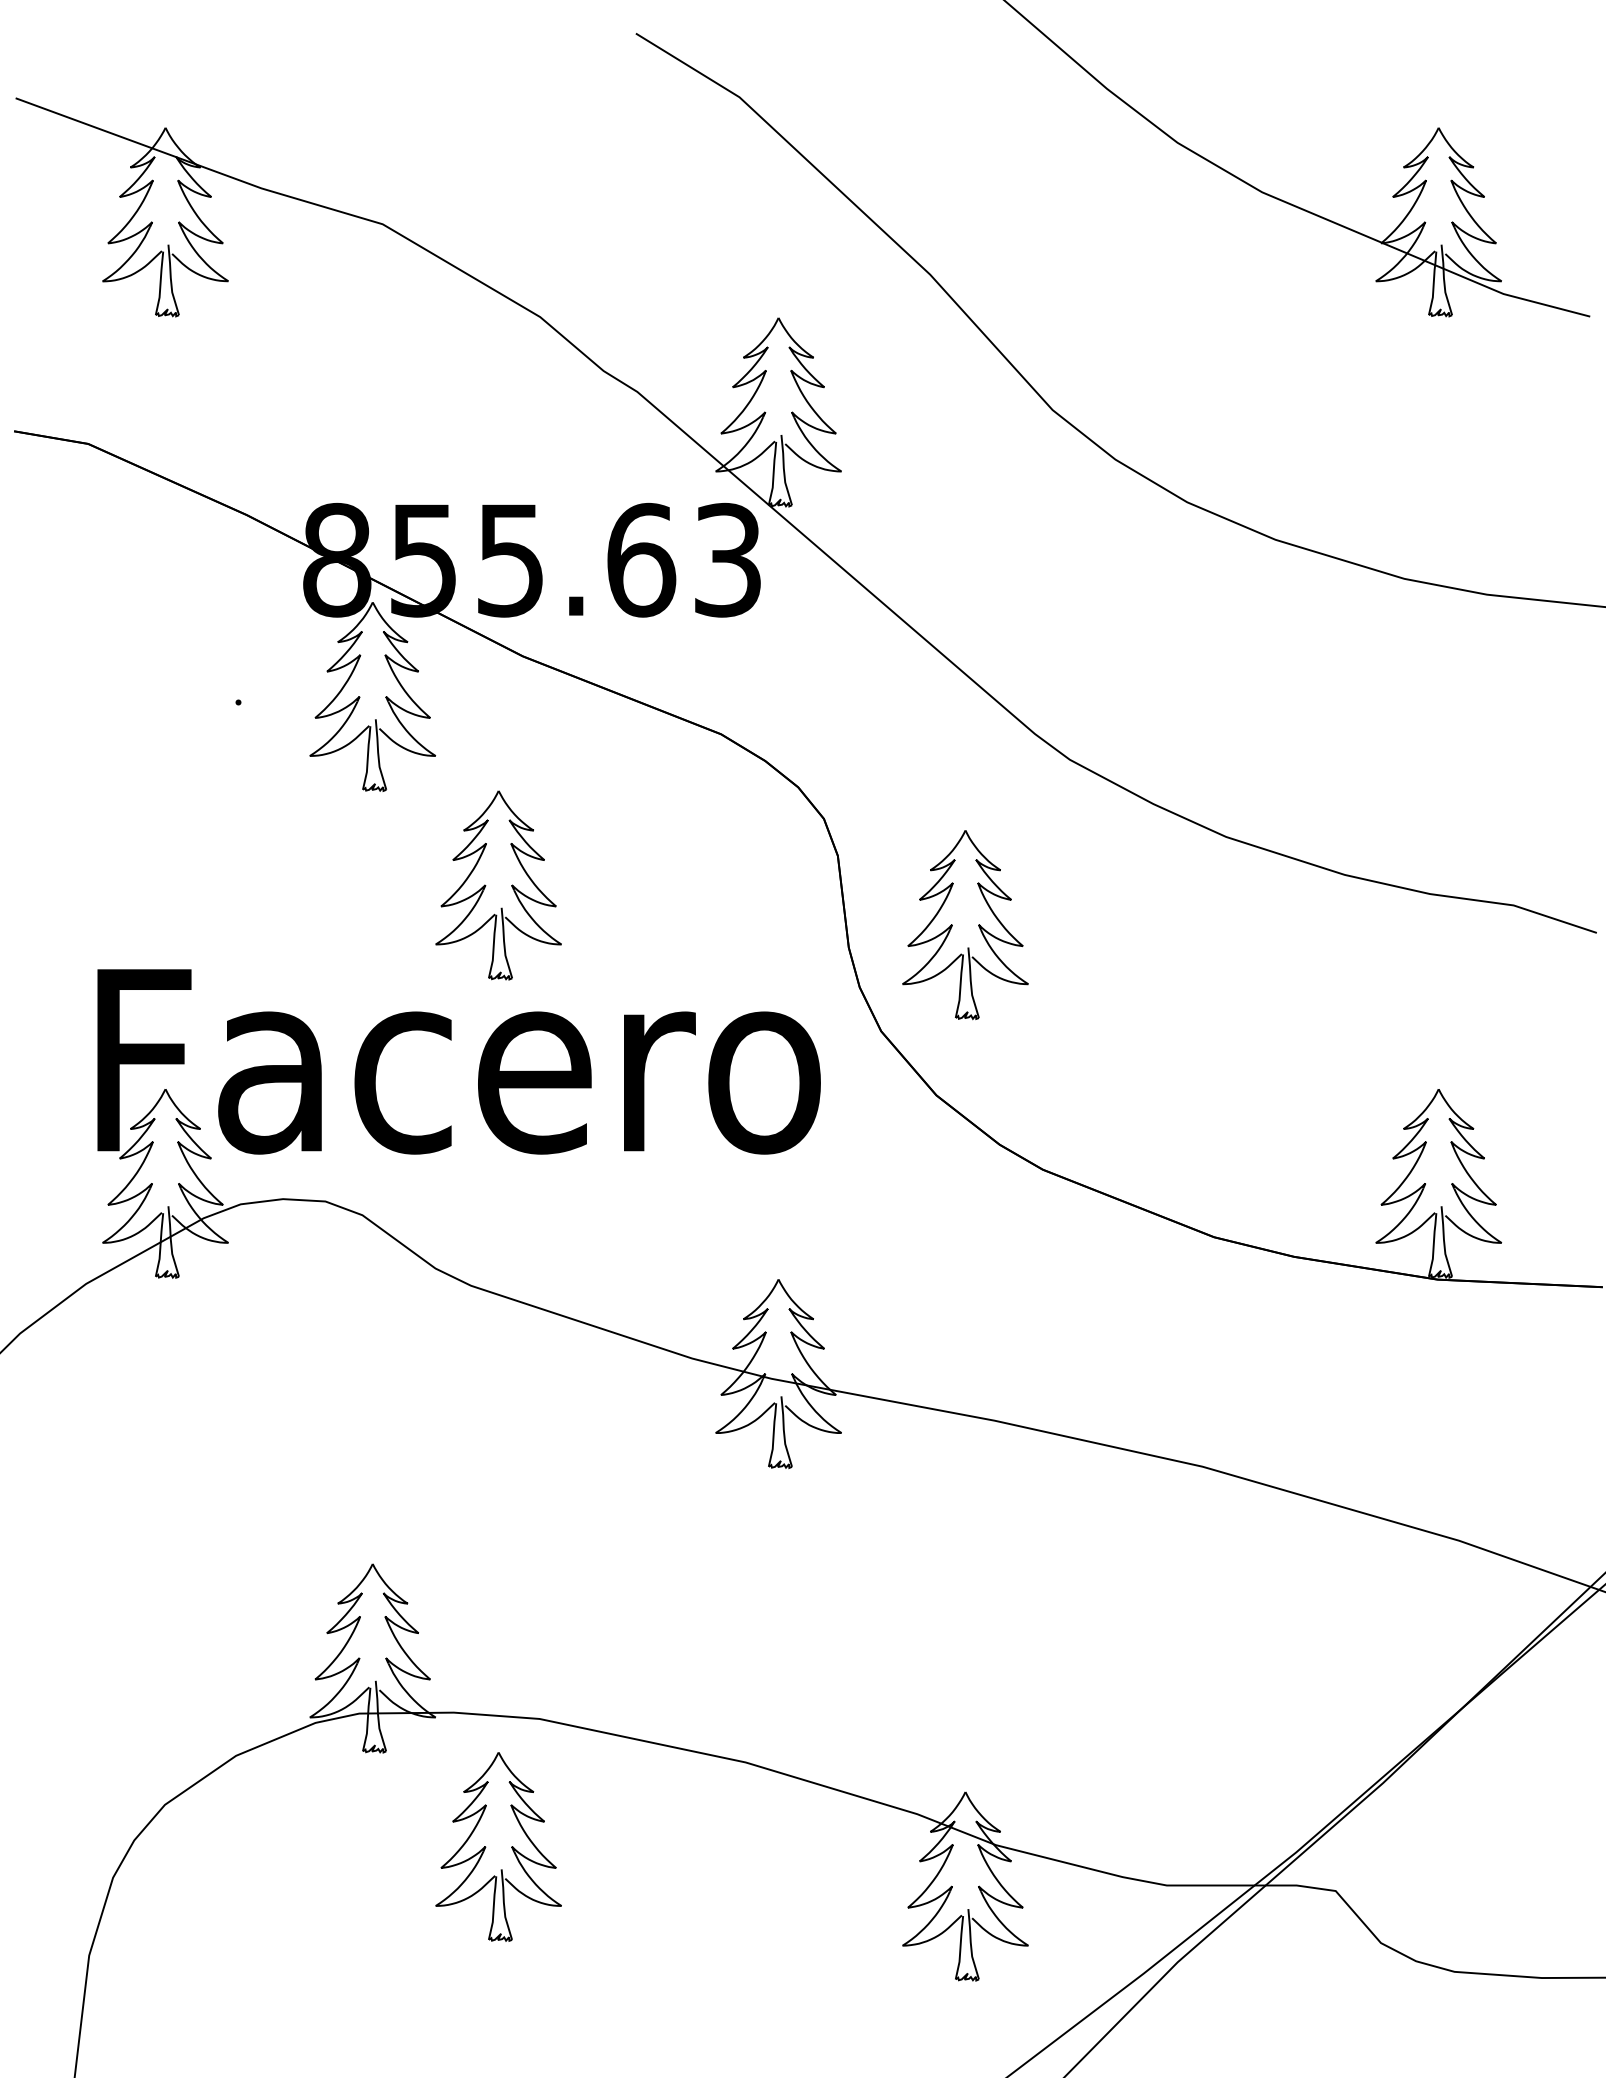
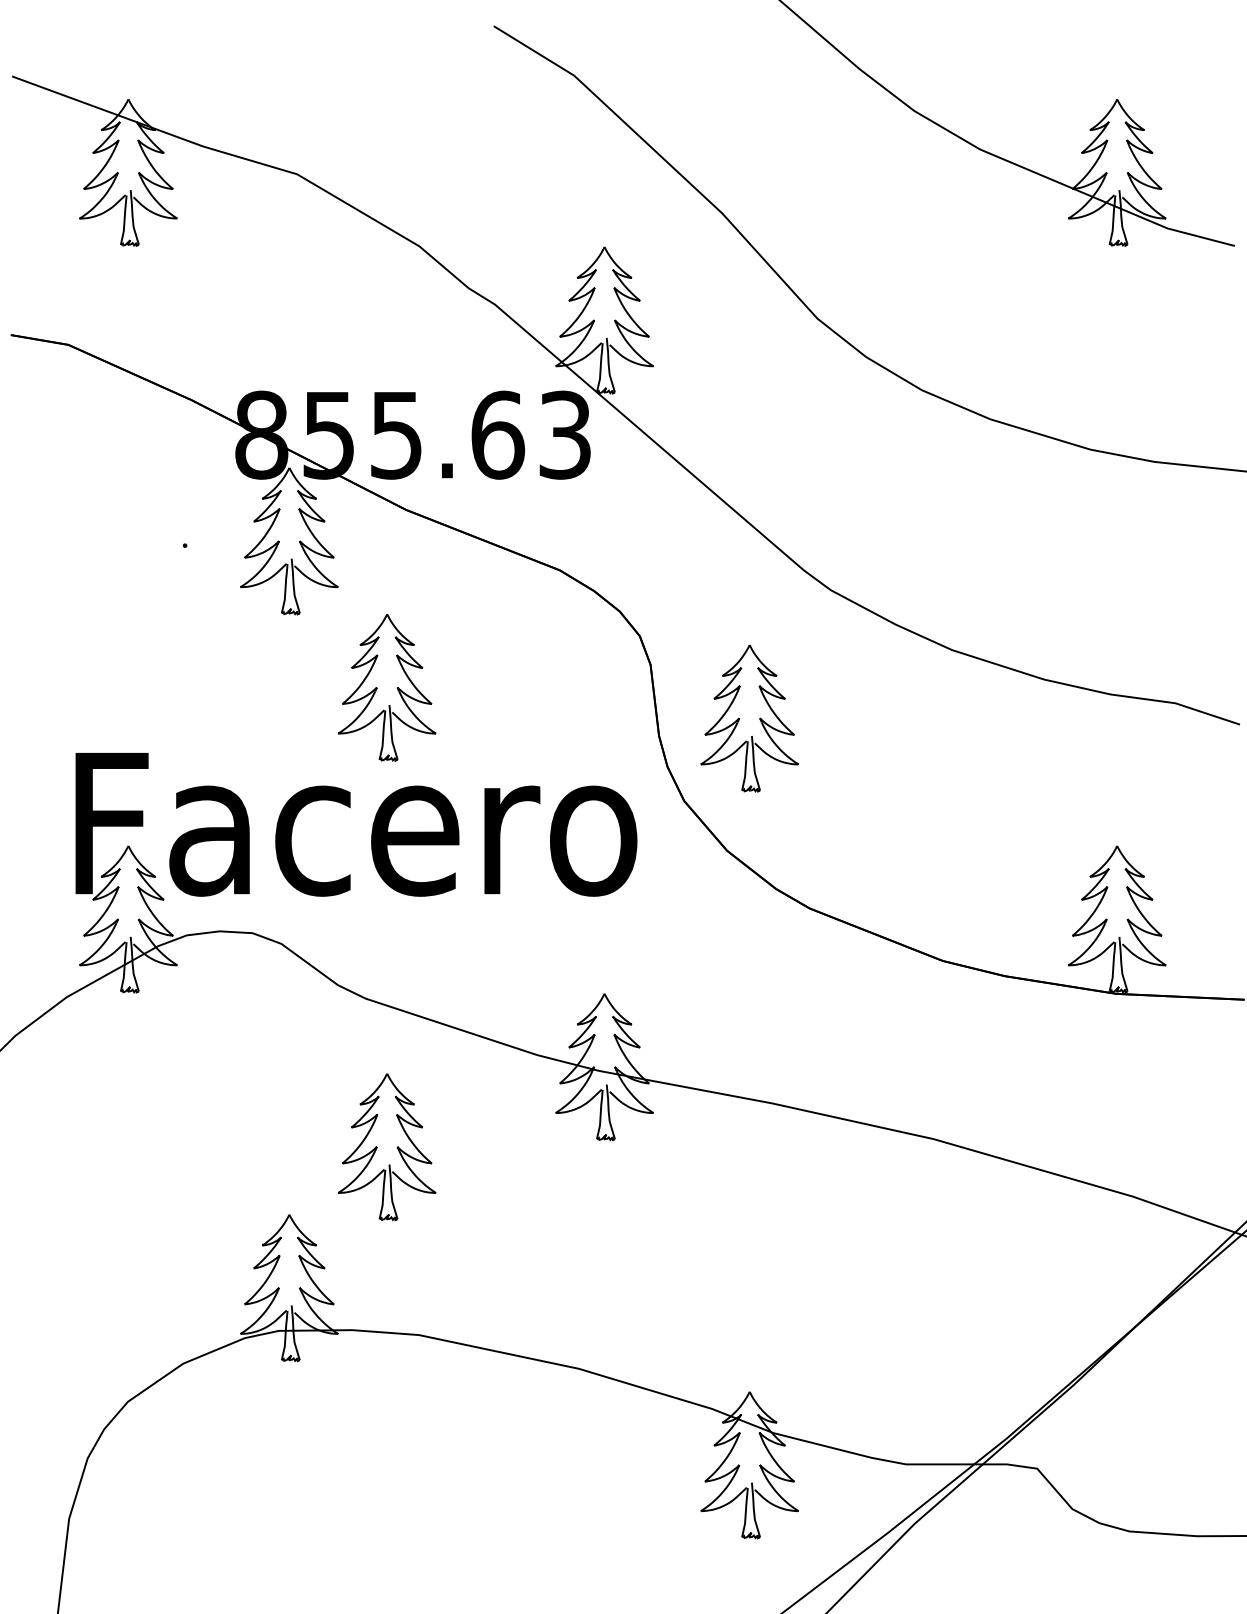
part: (486, 1847) -> (377, 1147), moved

